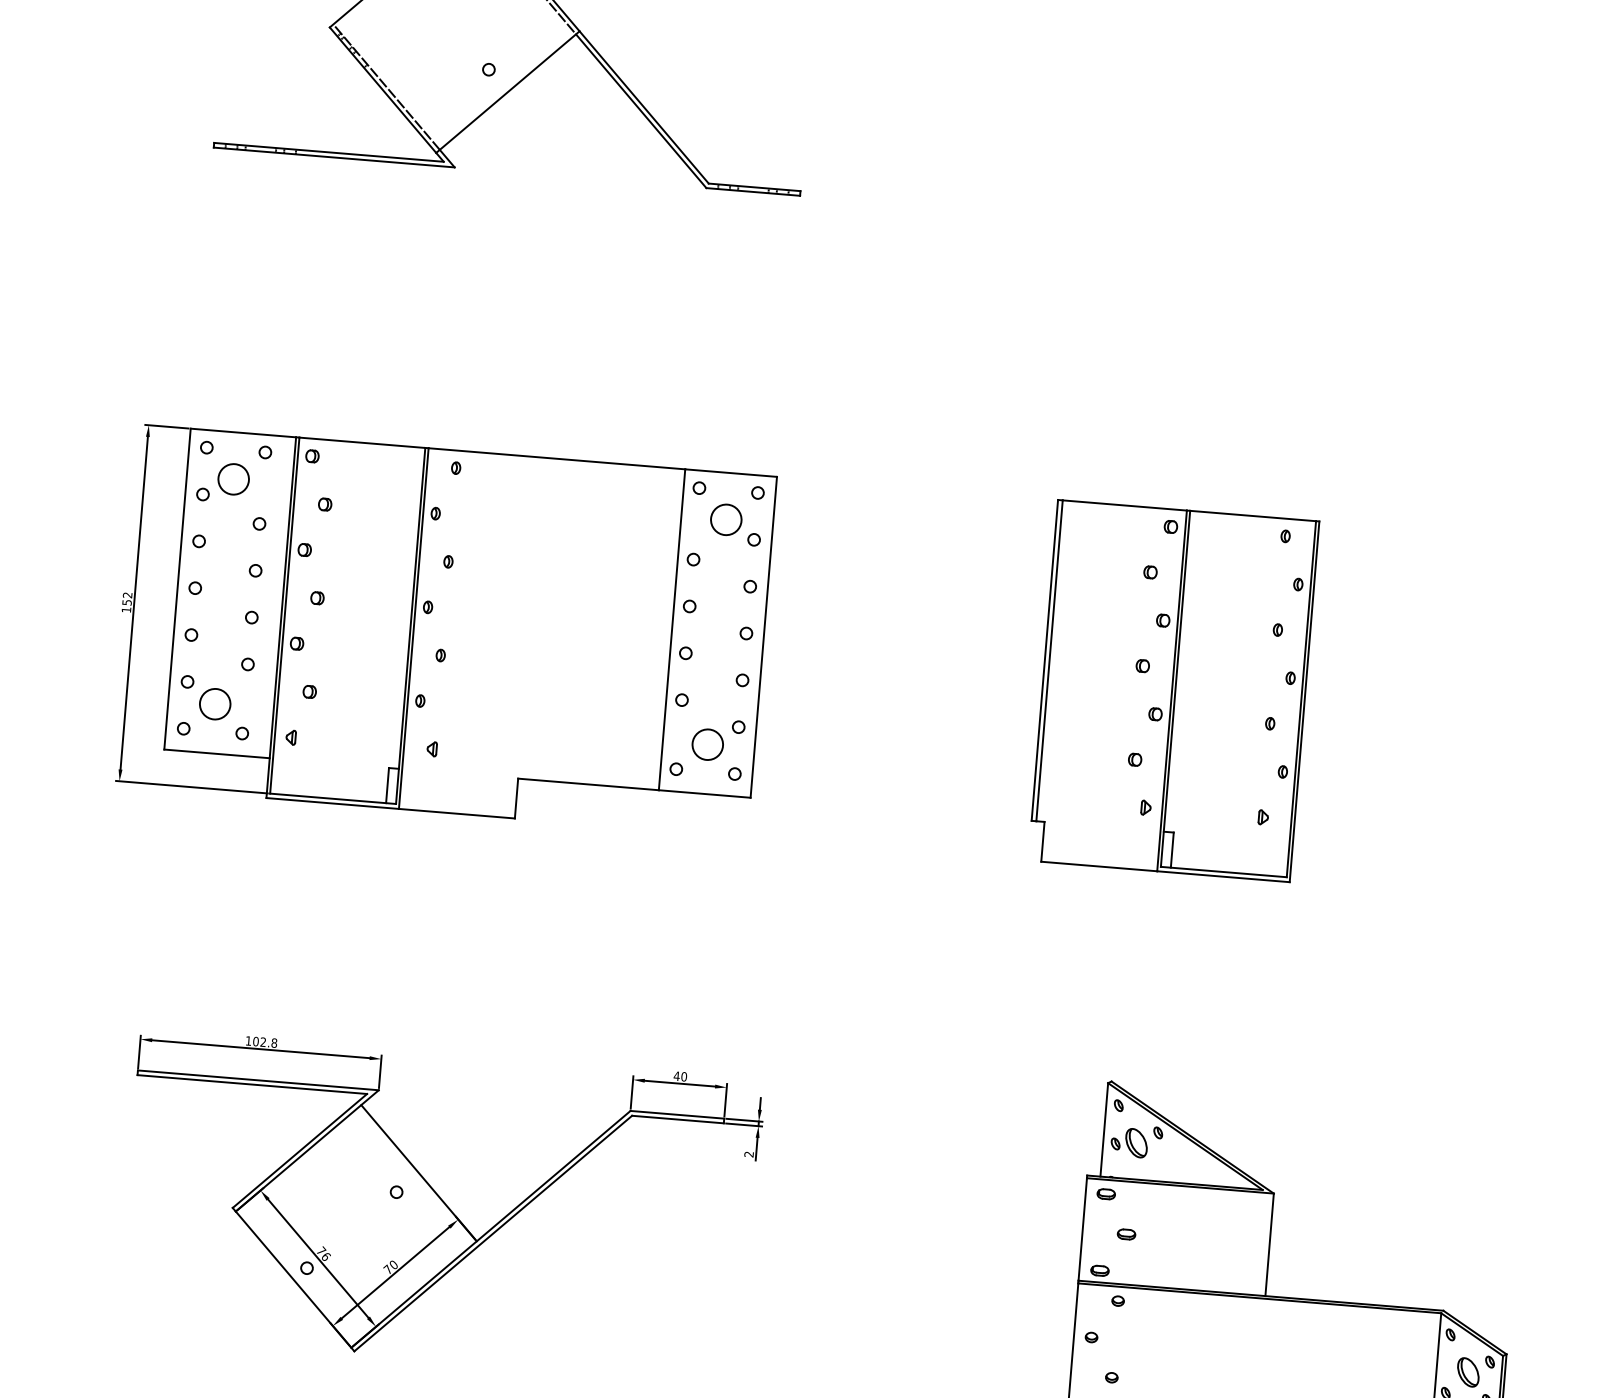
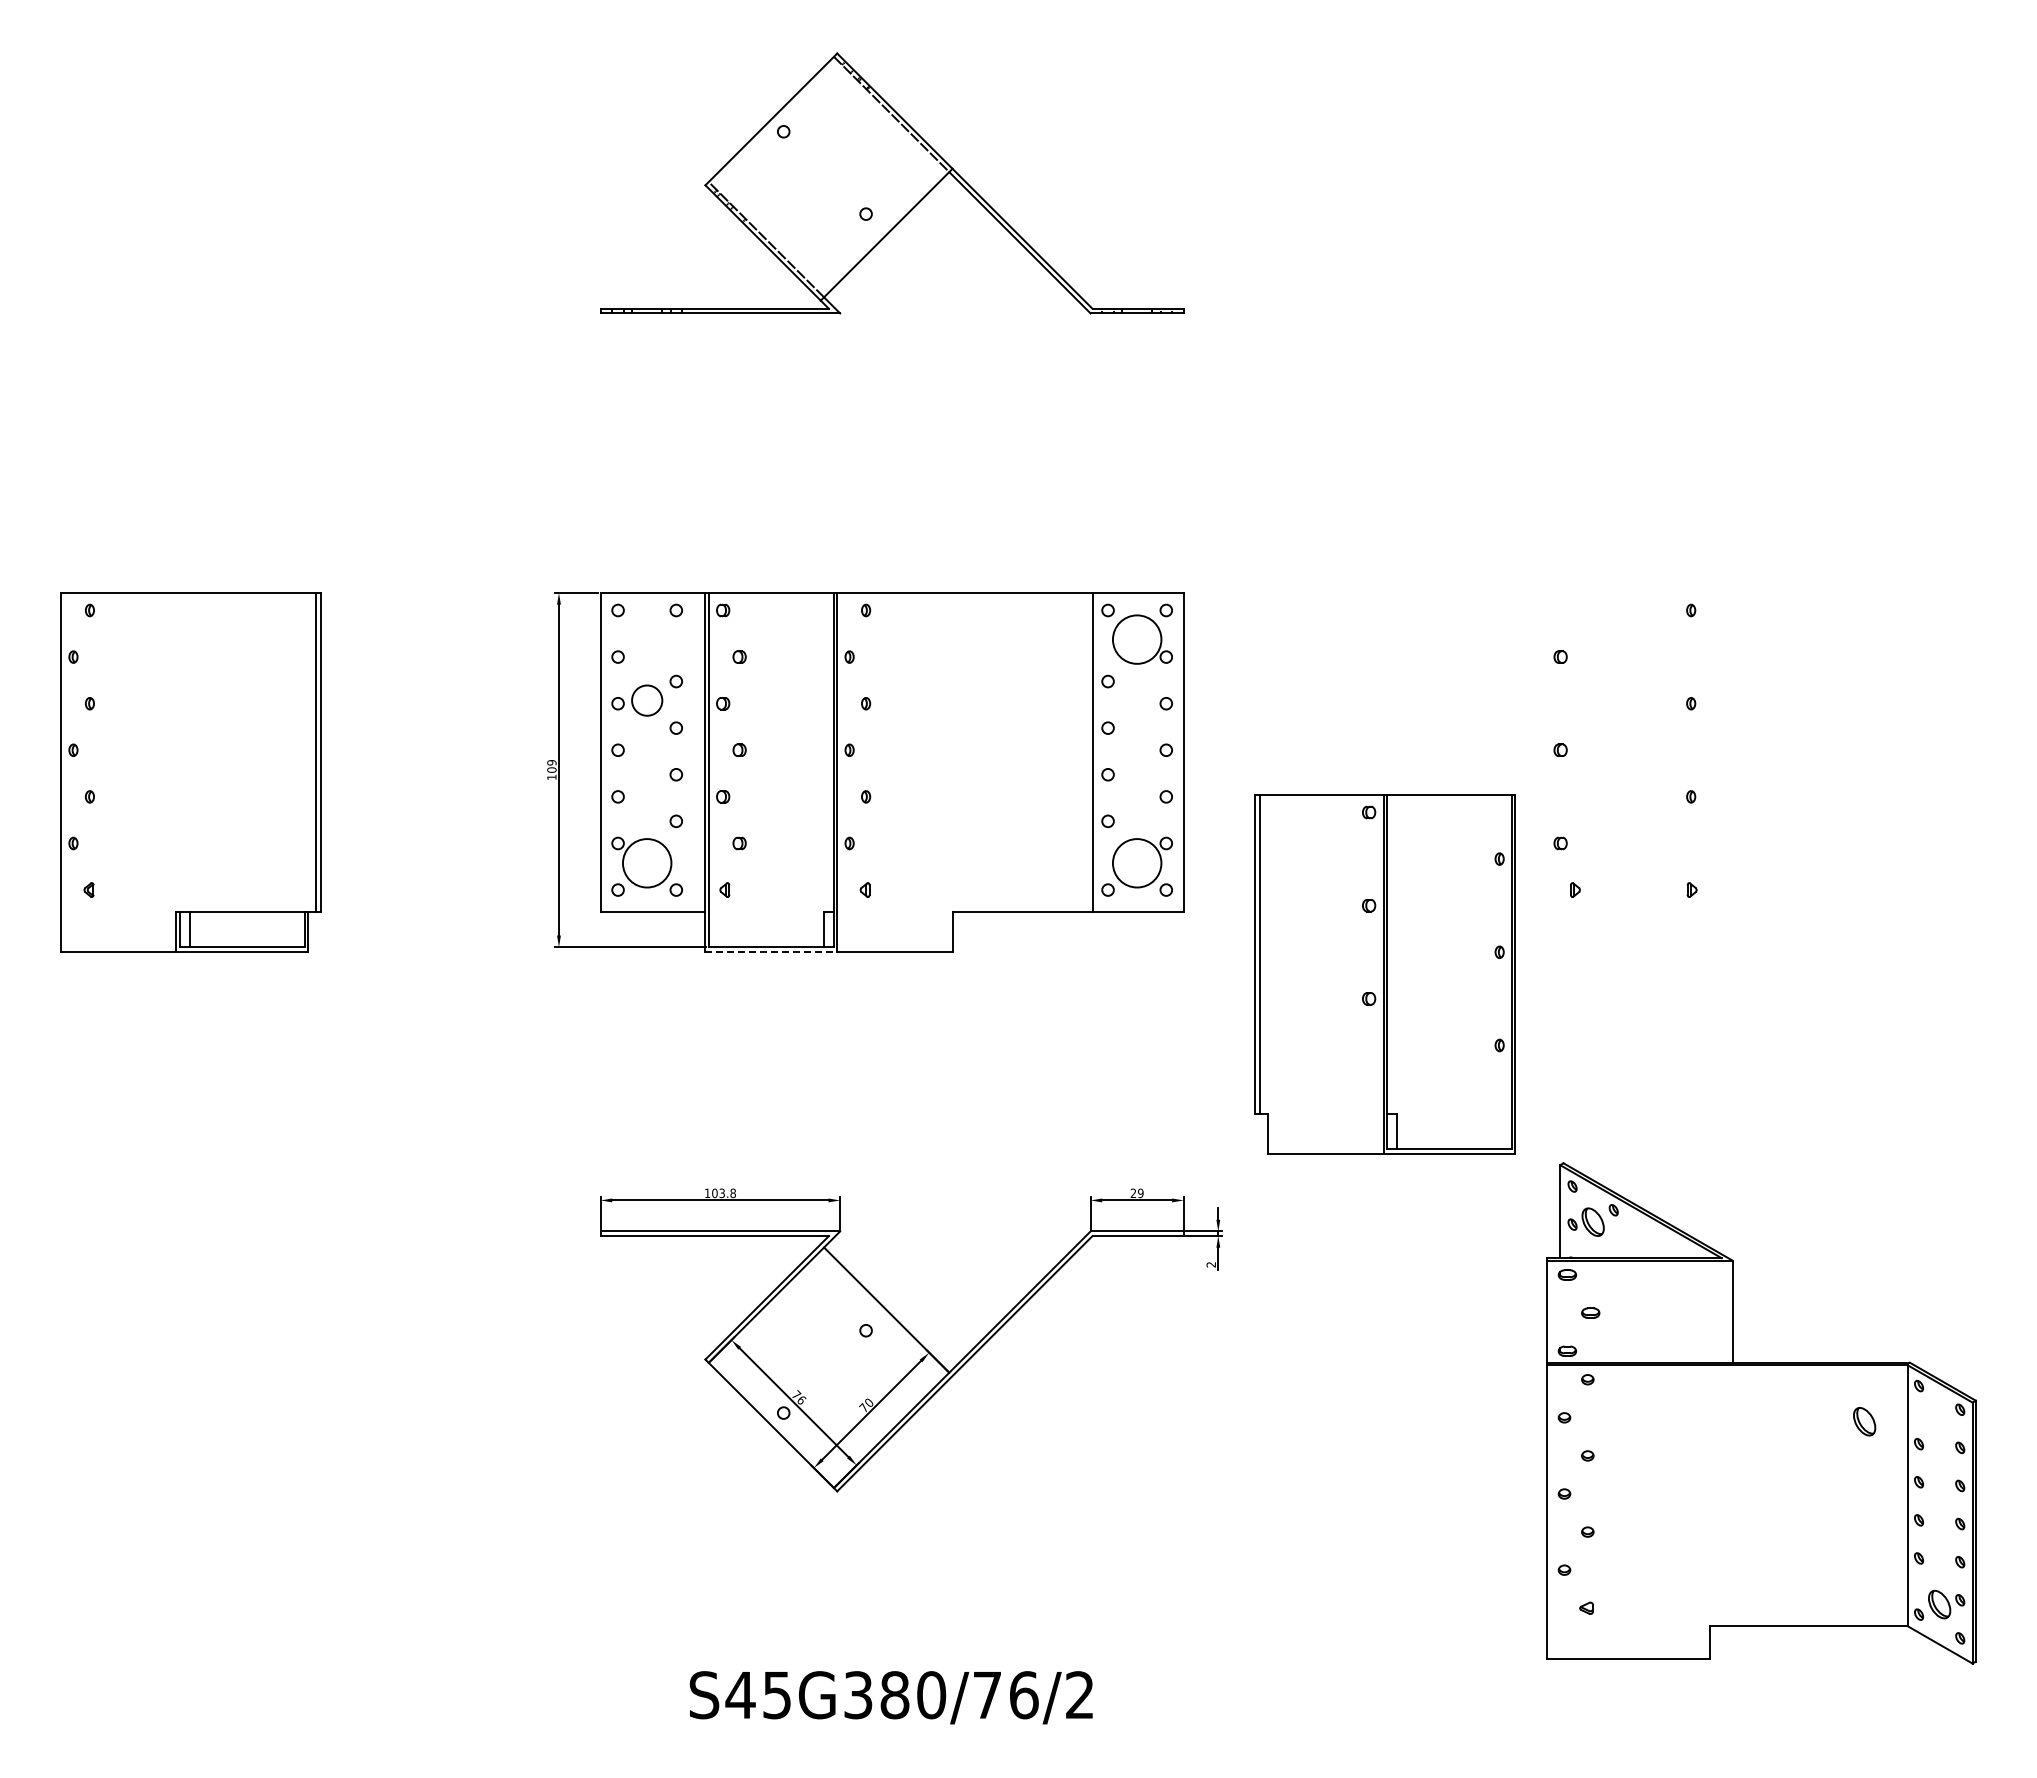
circle: (234, 479) -> (647, 700), moved
circle: (726, 519) -> (1137, 639), size x1.6
text: (127, 599) -> (551, 766), 152 -> 109
part: (1173, 691) -> (1384, 974), moved
circle: (215, 704) -> (647, 863), size x1.6
circle: (708, 744) -> (1137, 863), size x1.6
line: (332, 803) -> (771, 951), solid -> dashed
text: (262, 1042) -> (721, 1193), 102.8 -> 103.8
text: (679, 1076) -> (1136, 1193), 40 -> 29
part: (1468, 1372) -> (1864, 1421), moved

